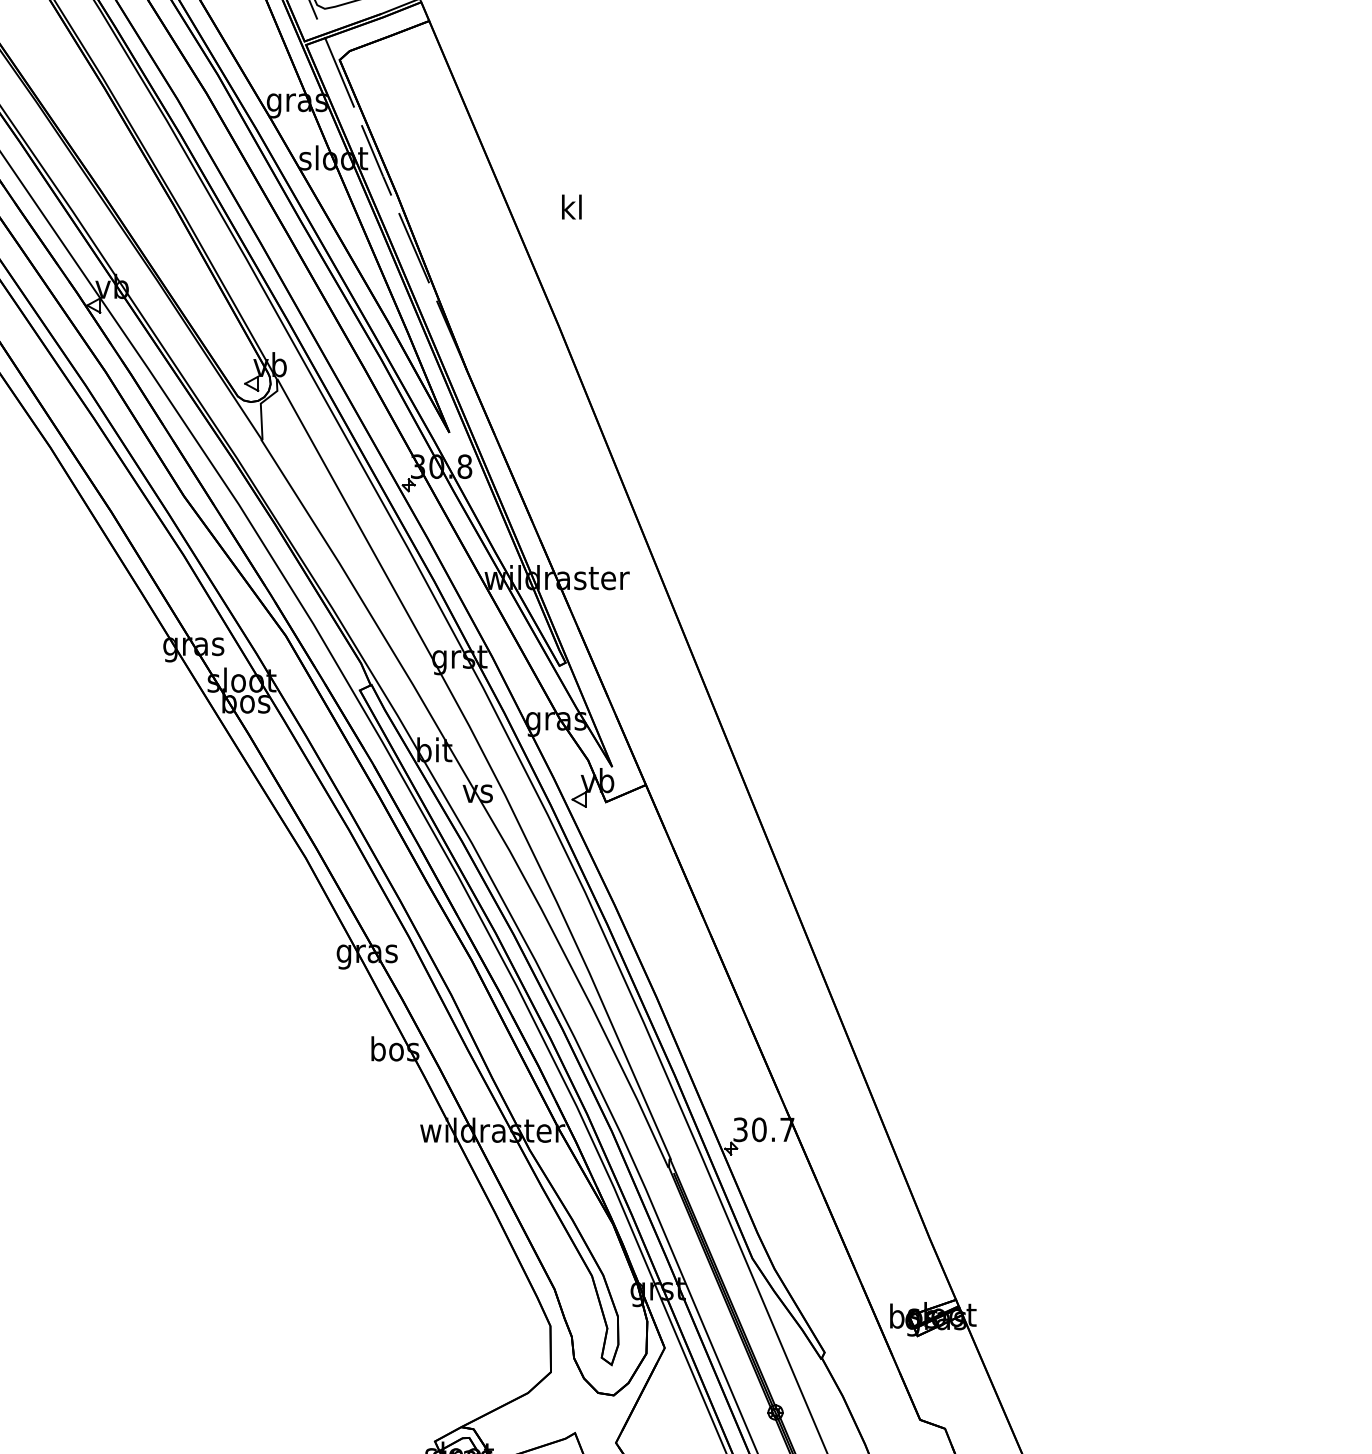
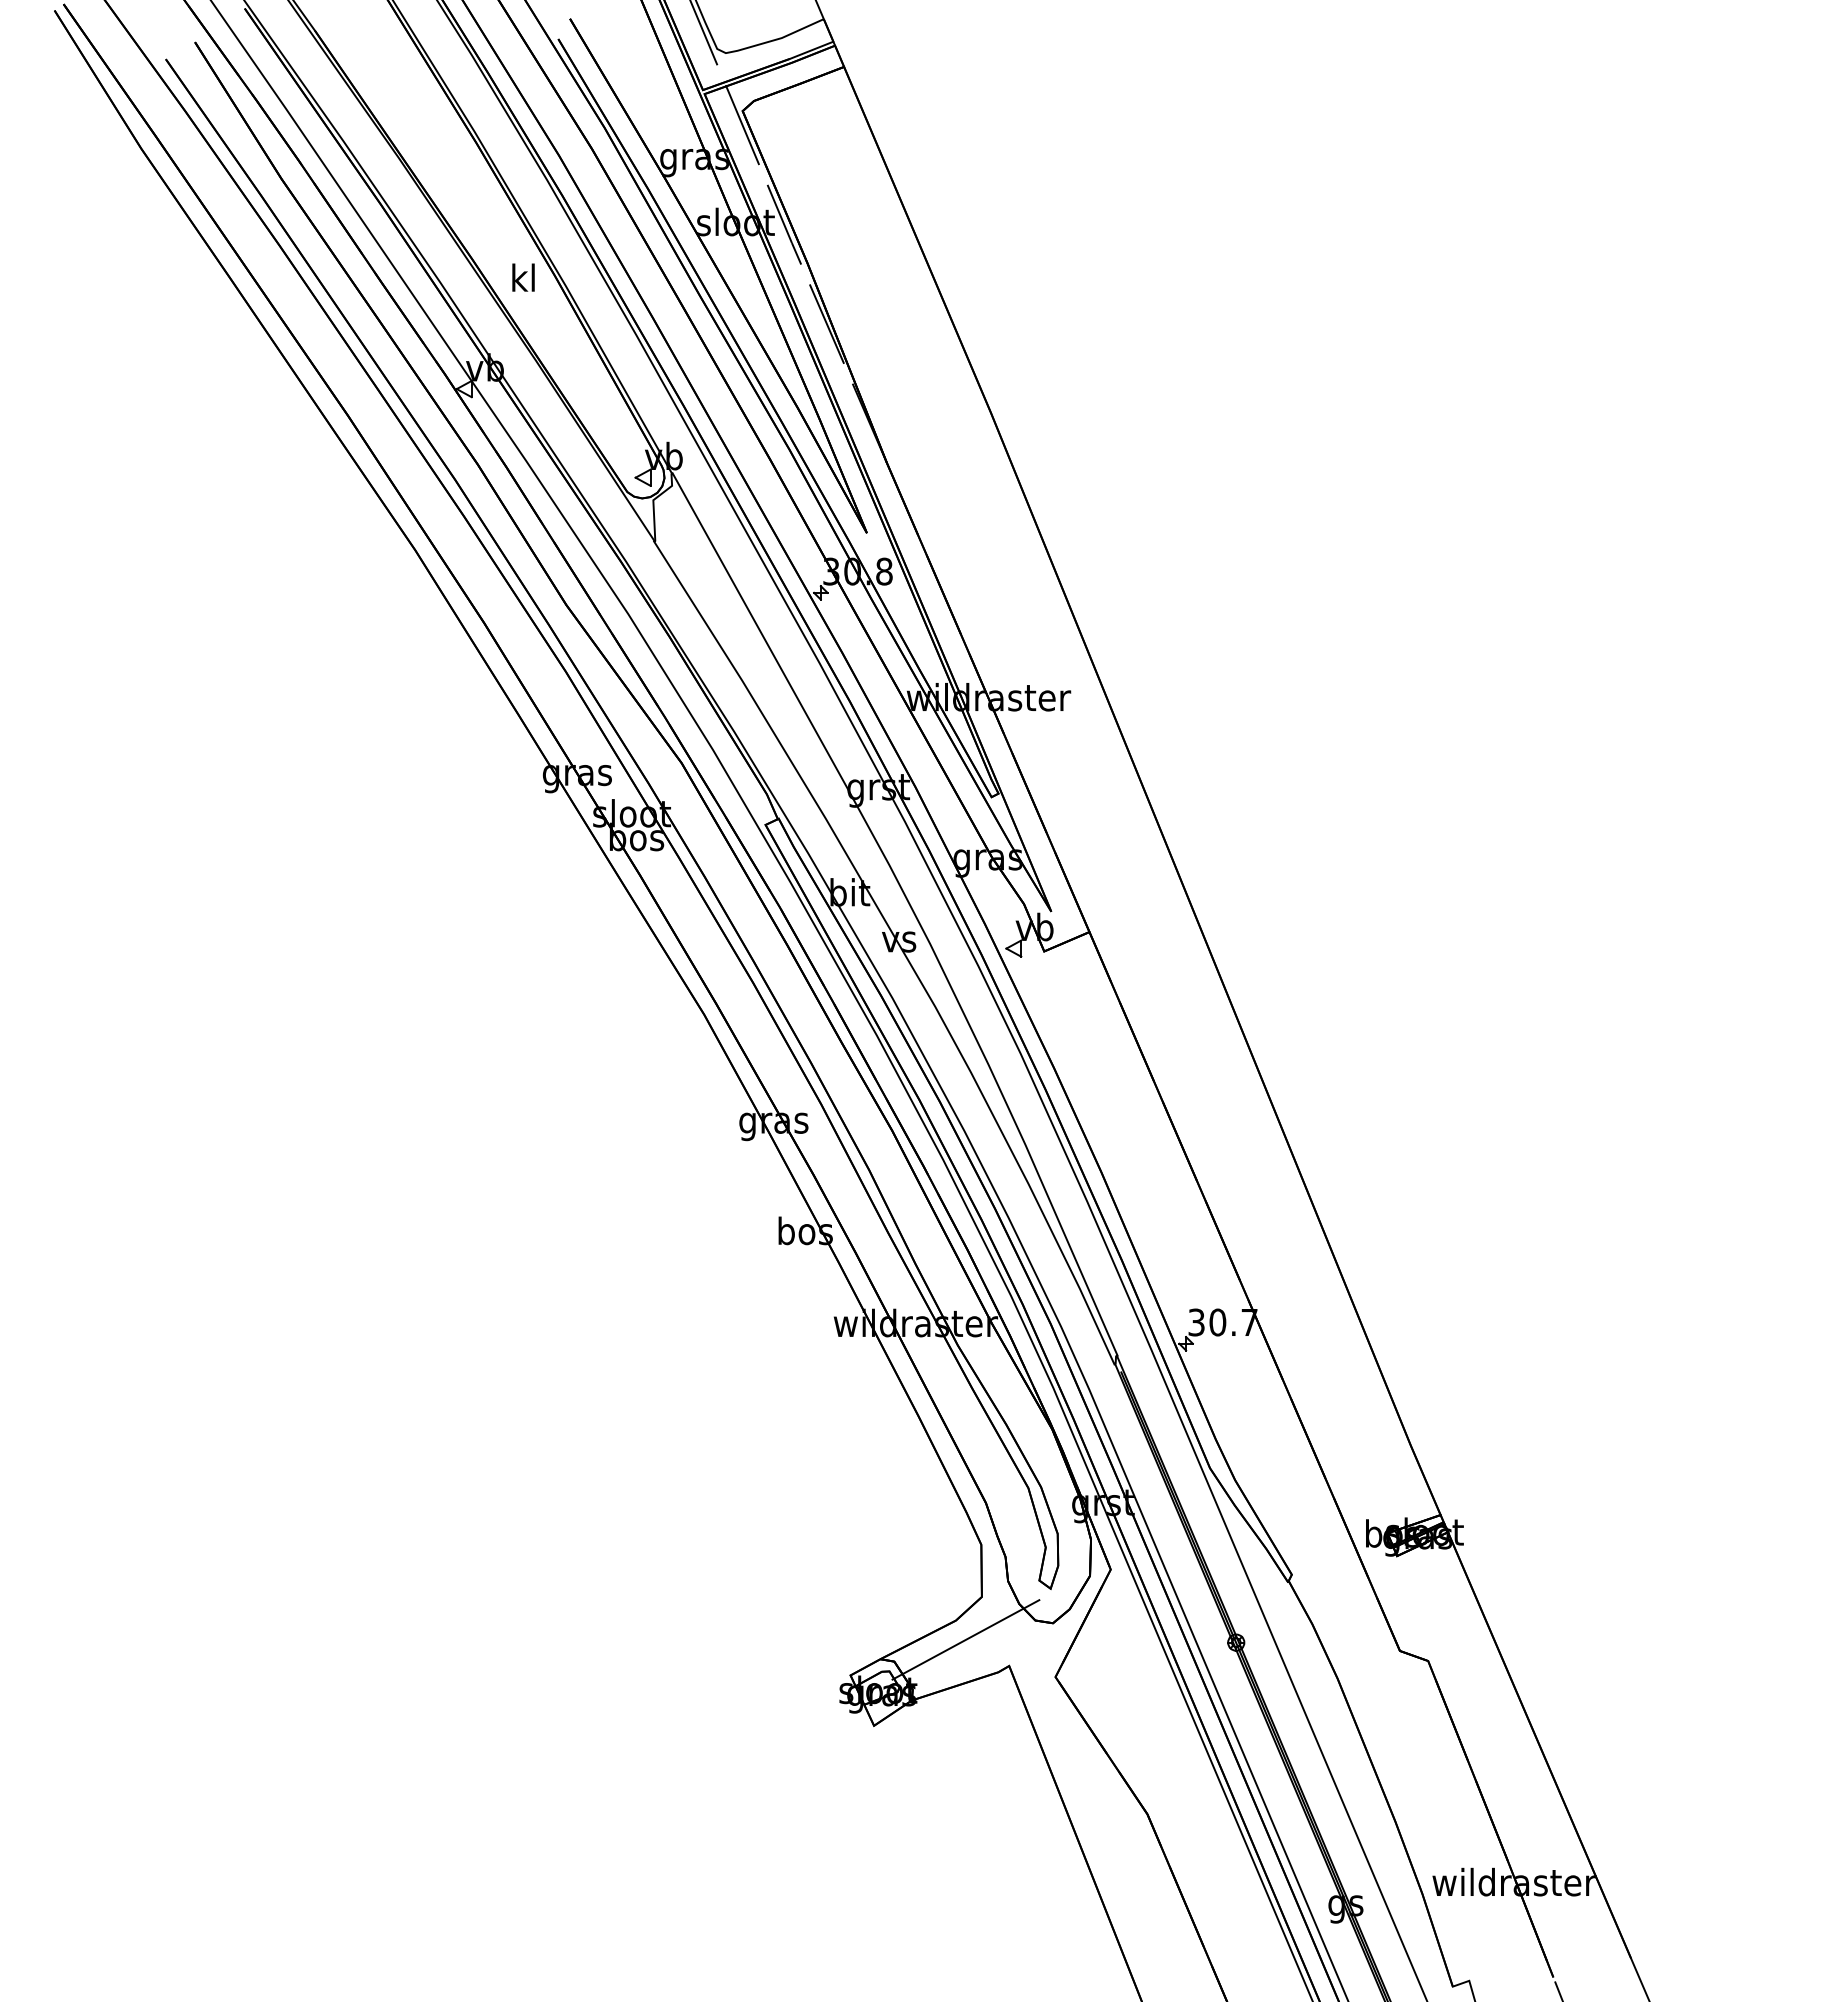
text: (571, 206) -> (523, 277), moved
line: (536, 1409) -> (965, 1639), added

